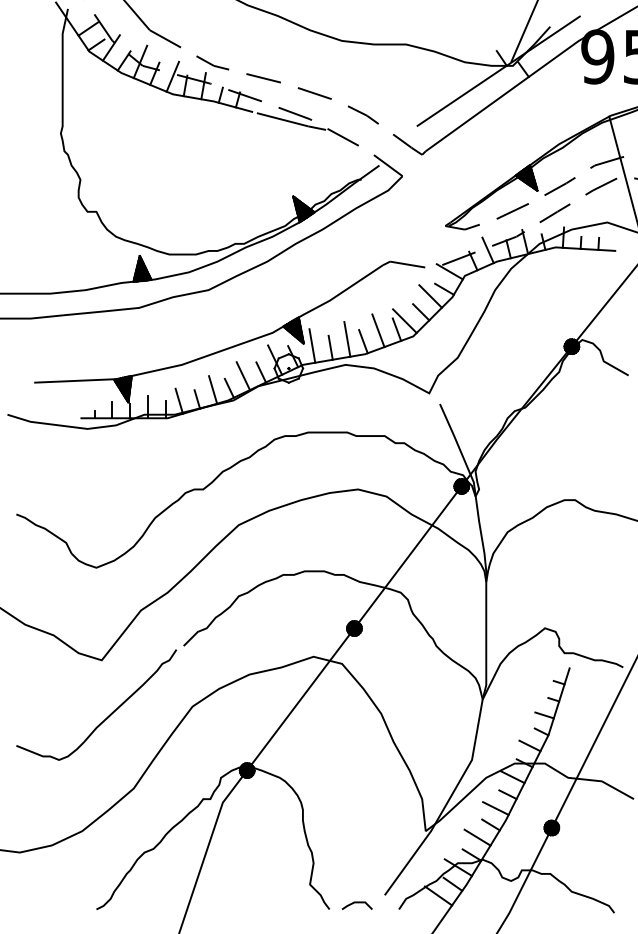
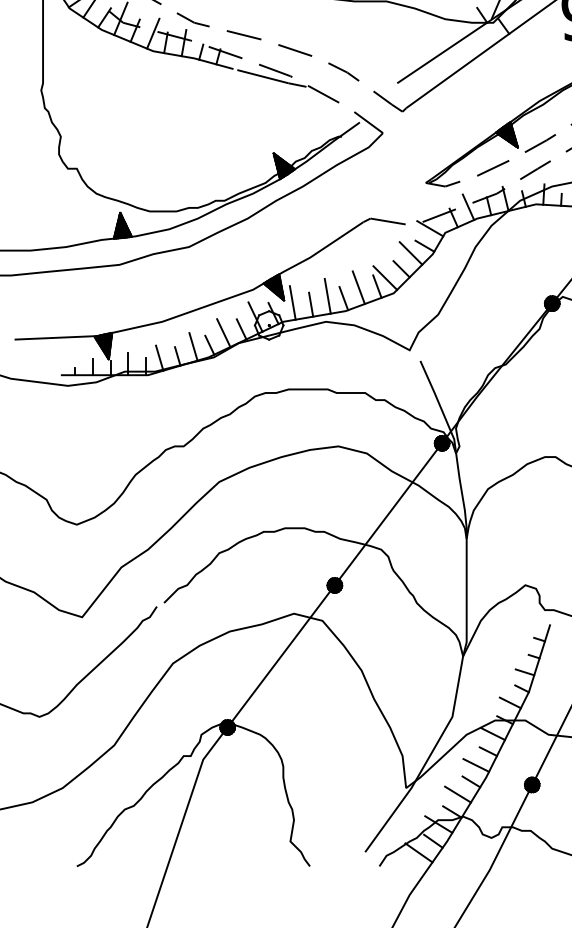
line: (356, 903) -> (336, 860), removed

